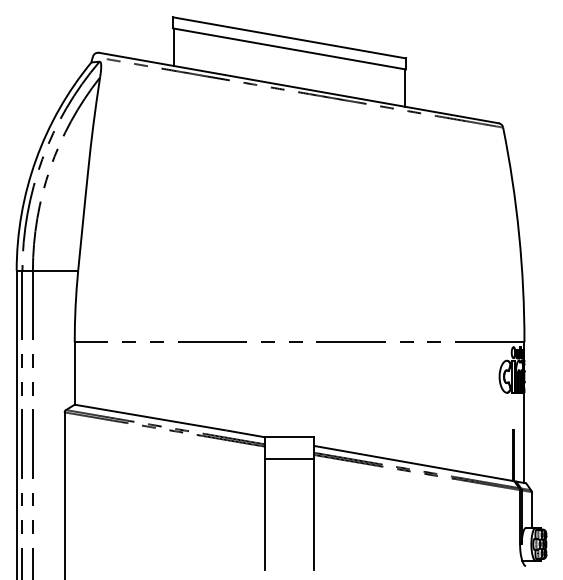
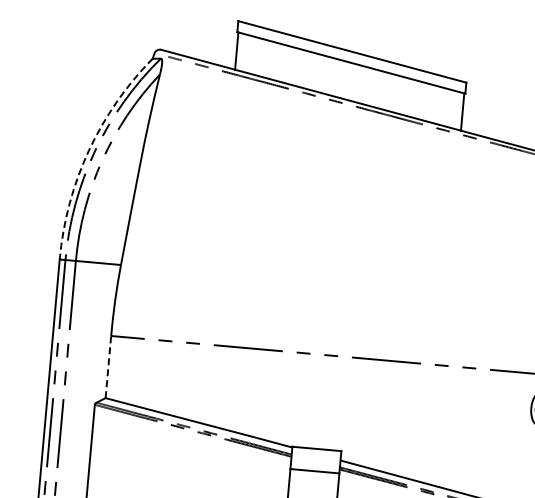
arc: (35, 159) -> (88, 150), solid -> dashed
line: (74, 373) -> (108, 367), solid -> dashed

